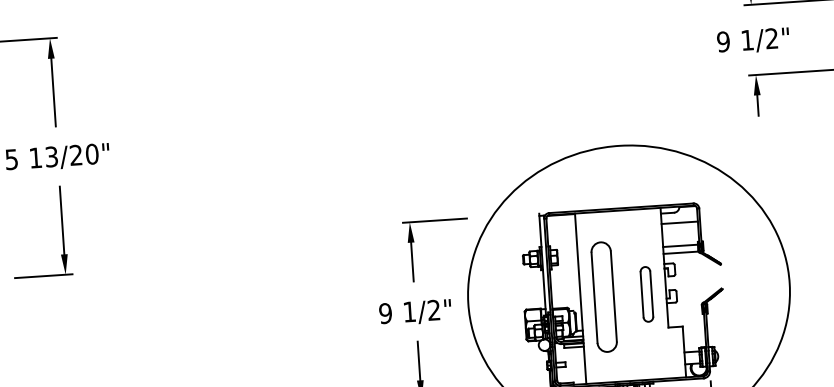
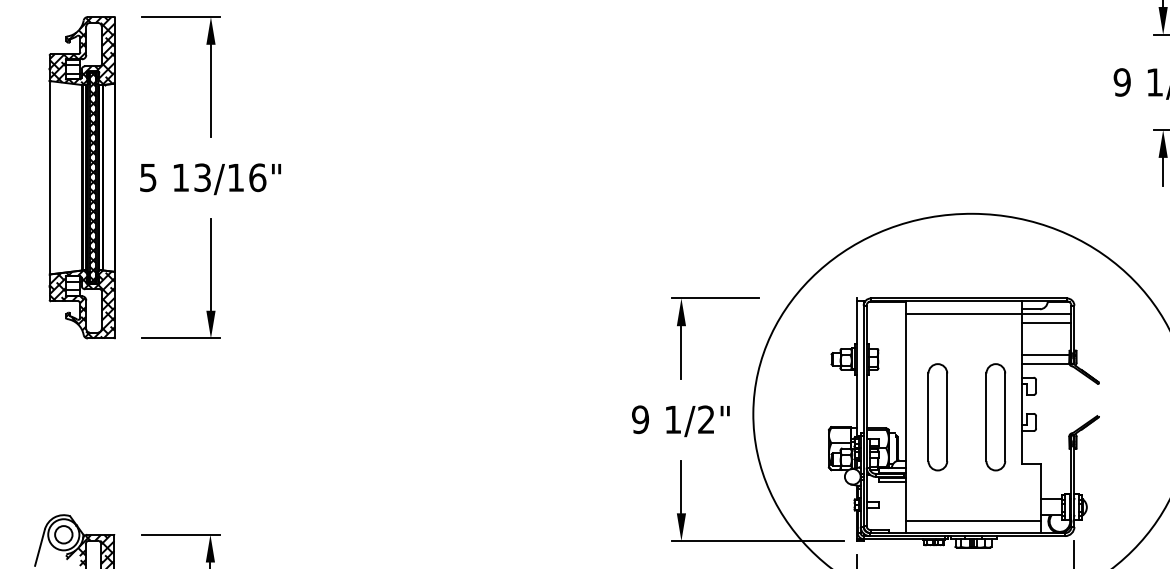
text: (83, 154) -> (246, 177), 13/20" -> 13/16"
line: (636, 218) -> (988, 313), added
part: (646, 294) -> (995, 417), size x1.43
part: (603, 297) -> (937, 417), size x0.71
line: (635, 371) -> (973, 520), added

